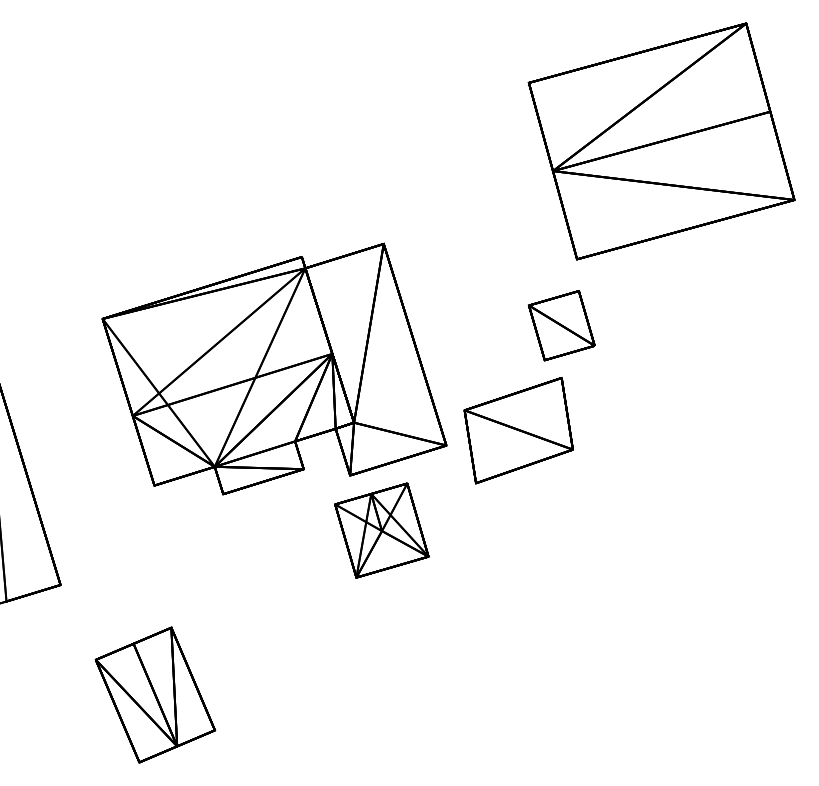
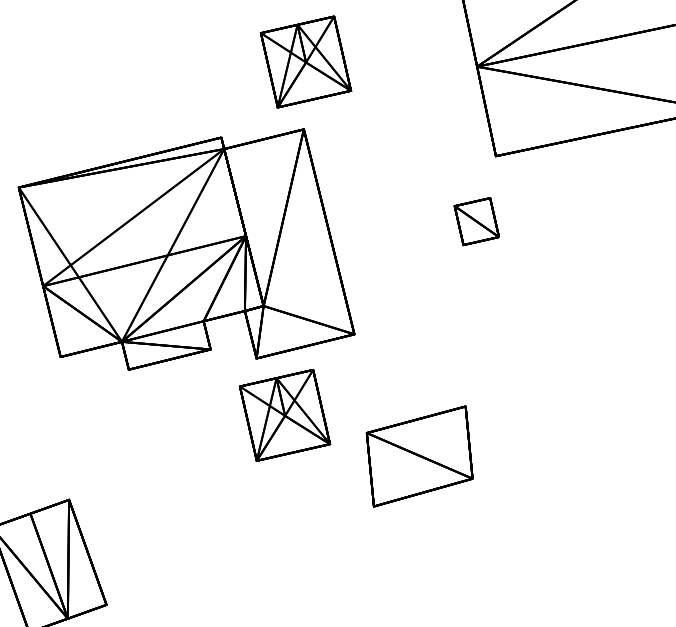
part: (381, 176) -> (305, 61), added
part: (561, 325) -> (476, 221), size x0.7
part: (518, 430) -> (419, 456), moved

